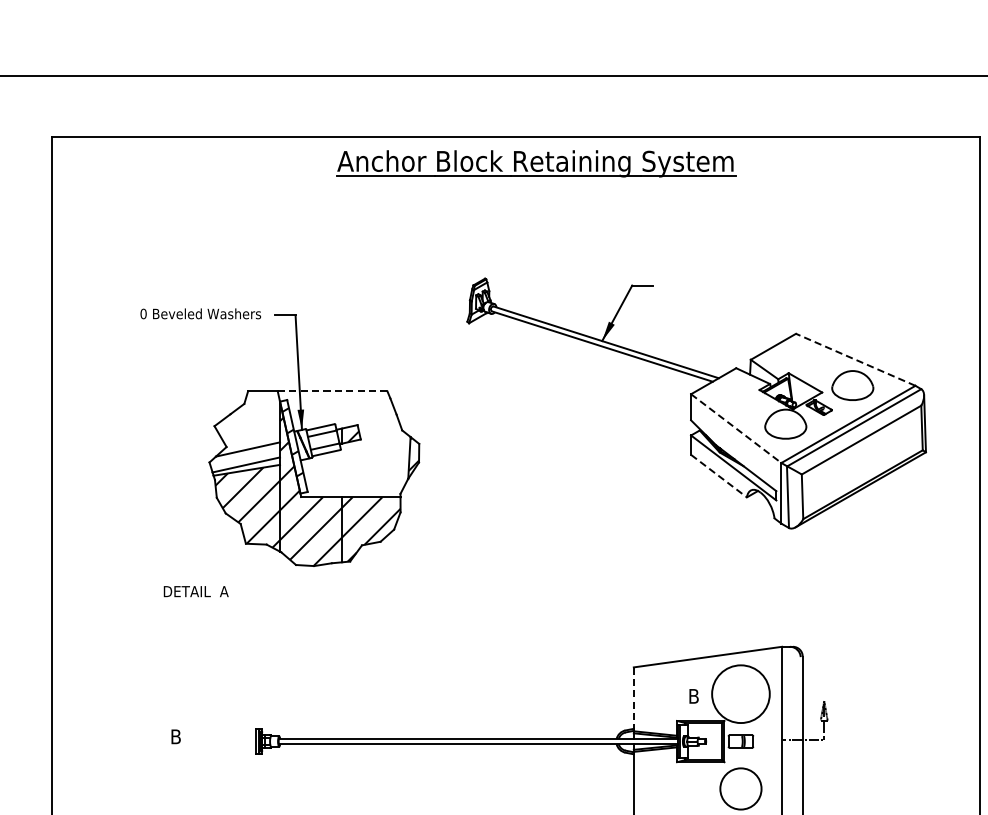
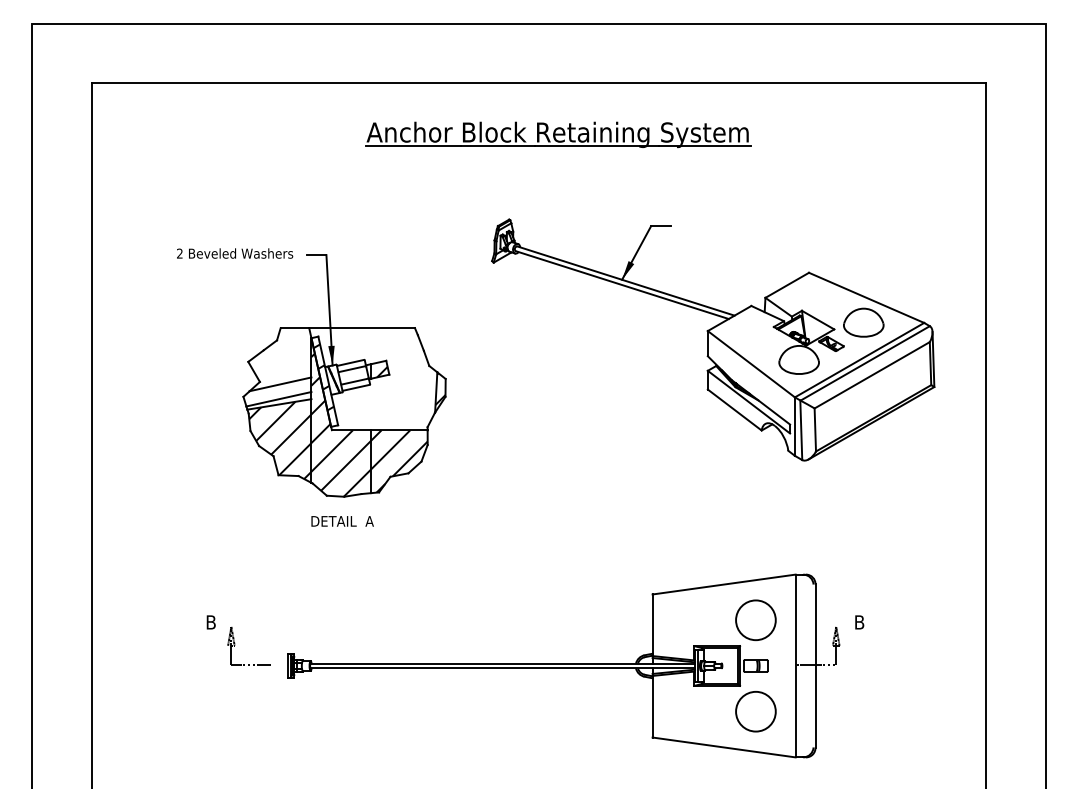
part: (536, 163) -> (558, 134), moved
text: (143, 313) -> (179, 253), 0 -> 2
line: (855, 359) -> (866, 297), dashed -> solid
line: (332, 391) -> (362, 328), dashed -> solid
line: (736, 428) -> (751, 364), dashed -> solid
line: (718, 476) -> (734, 410), dashed -> solid
text: (196, 591) -> (342, 521), moved
circle: (740, 694) -> (755, 620), size x0.71
text: (693, 696) -> (859, 622), moved
line: (633, 699) -> (652, 625), dashed -> solid
curve: (201, 720) -> (235, 645), added
text: (175, 736) -> (210, 622), moved

